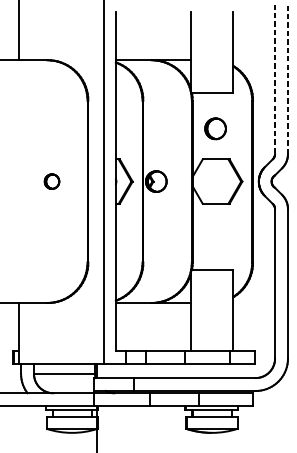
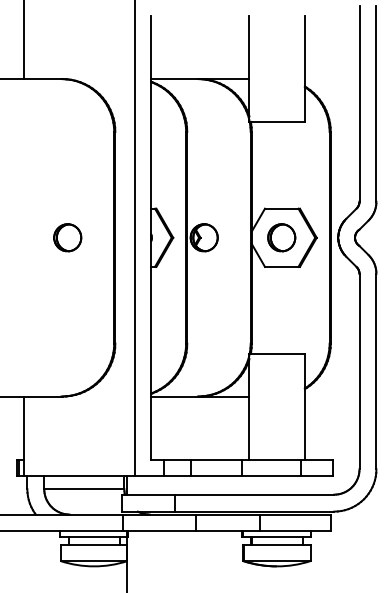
line: (275, 79) -> (359, 104), dashed -> solid
line: (288, 79) -> (376, 104), dashed -> solid
part: (215, 128) -> (281, 237), moved
part: (51, 181) -> (67, 237), size x1.43

